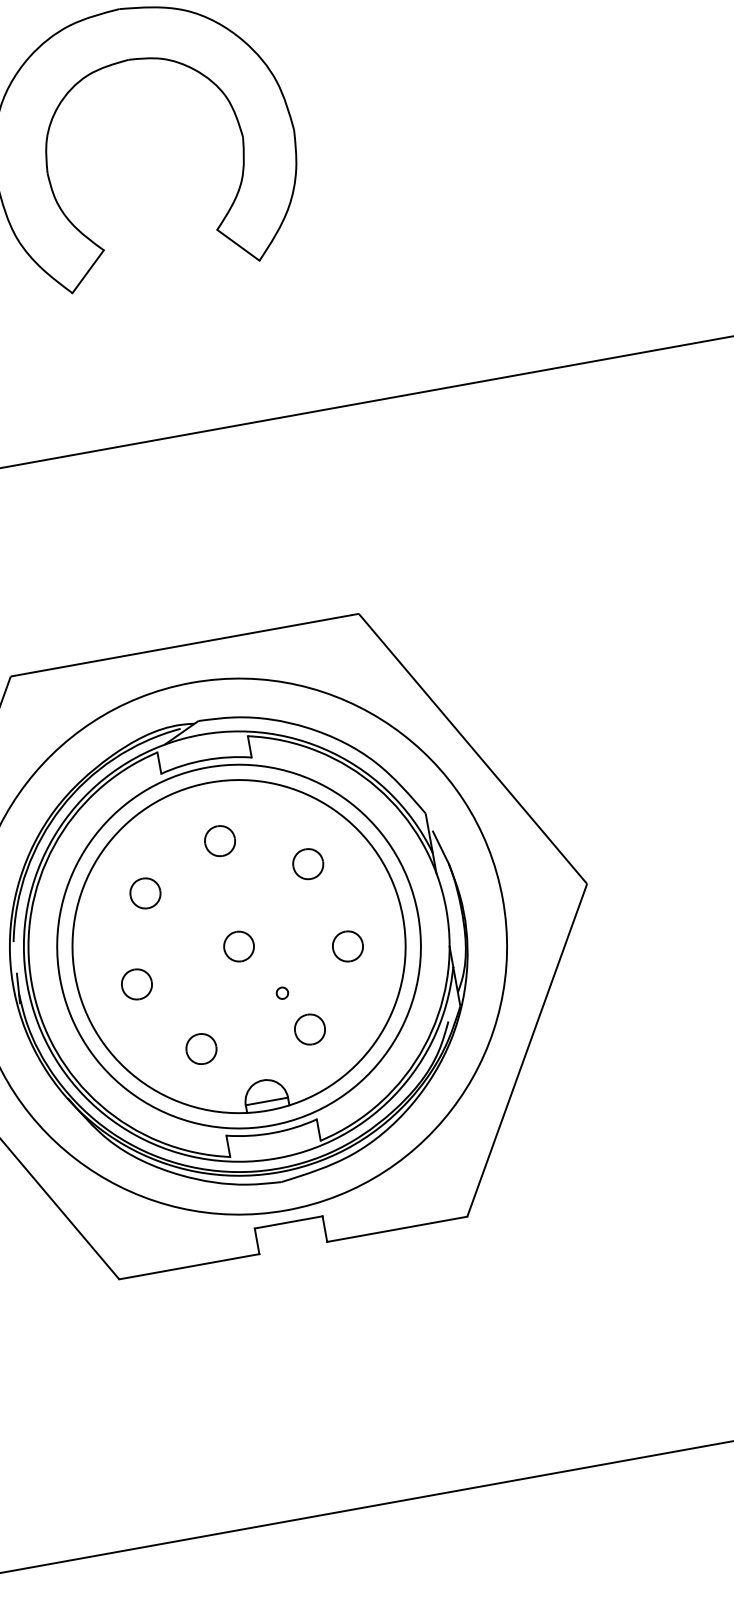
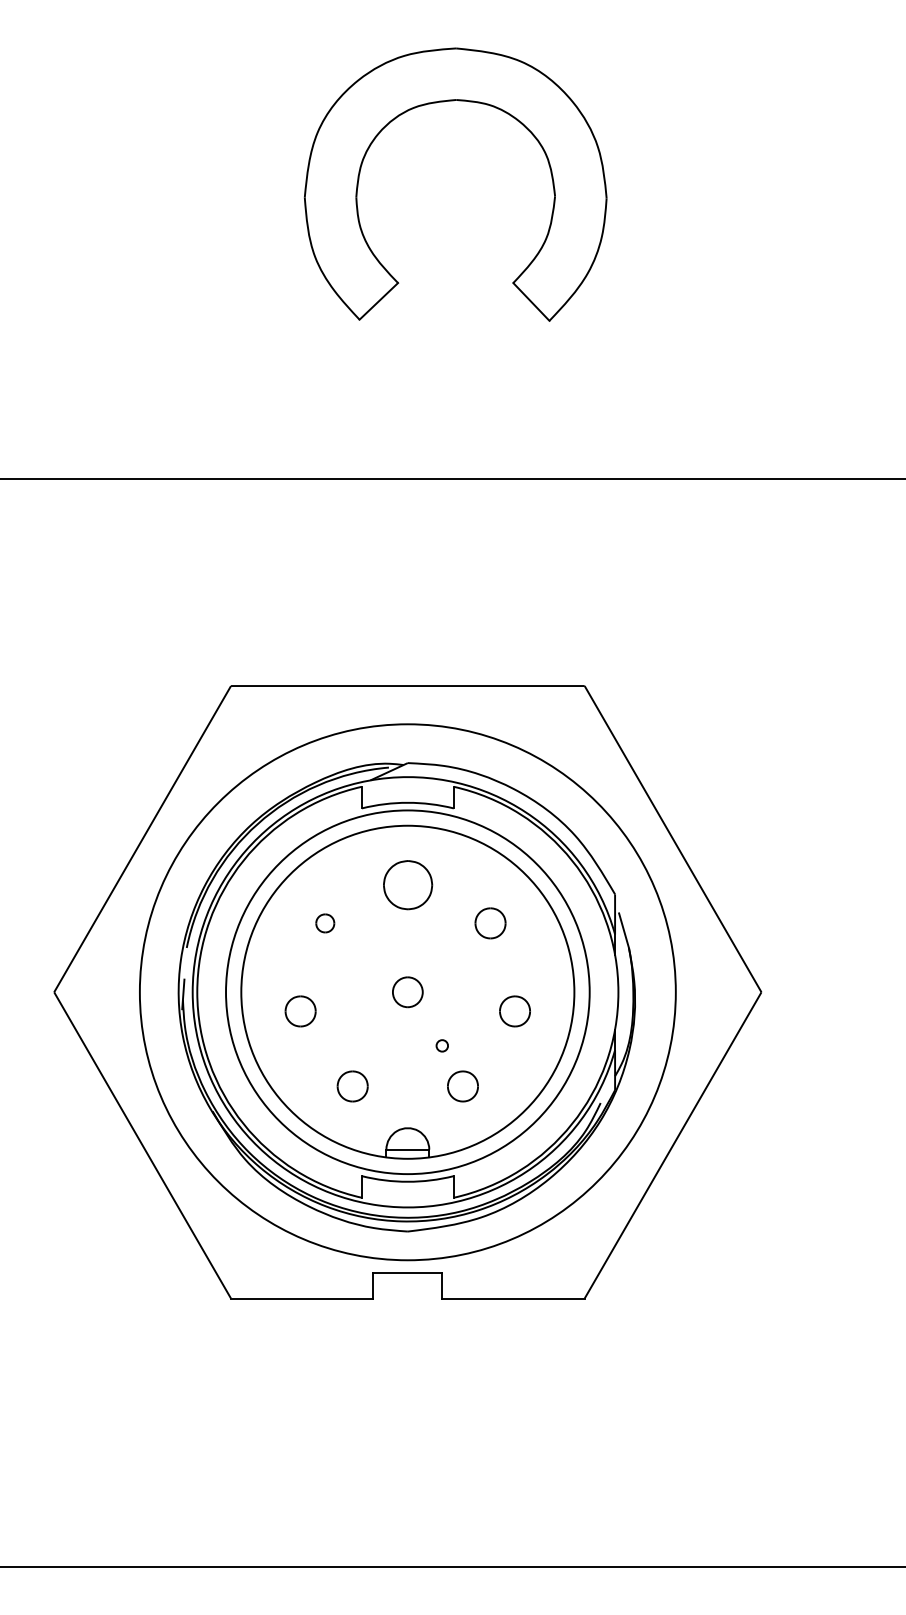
part: (219, 840) -> (407, 884), size x1.6
part: (145, 893) -> (325, 923), size x0.6

